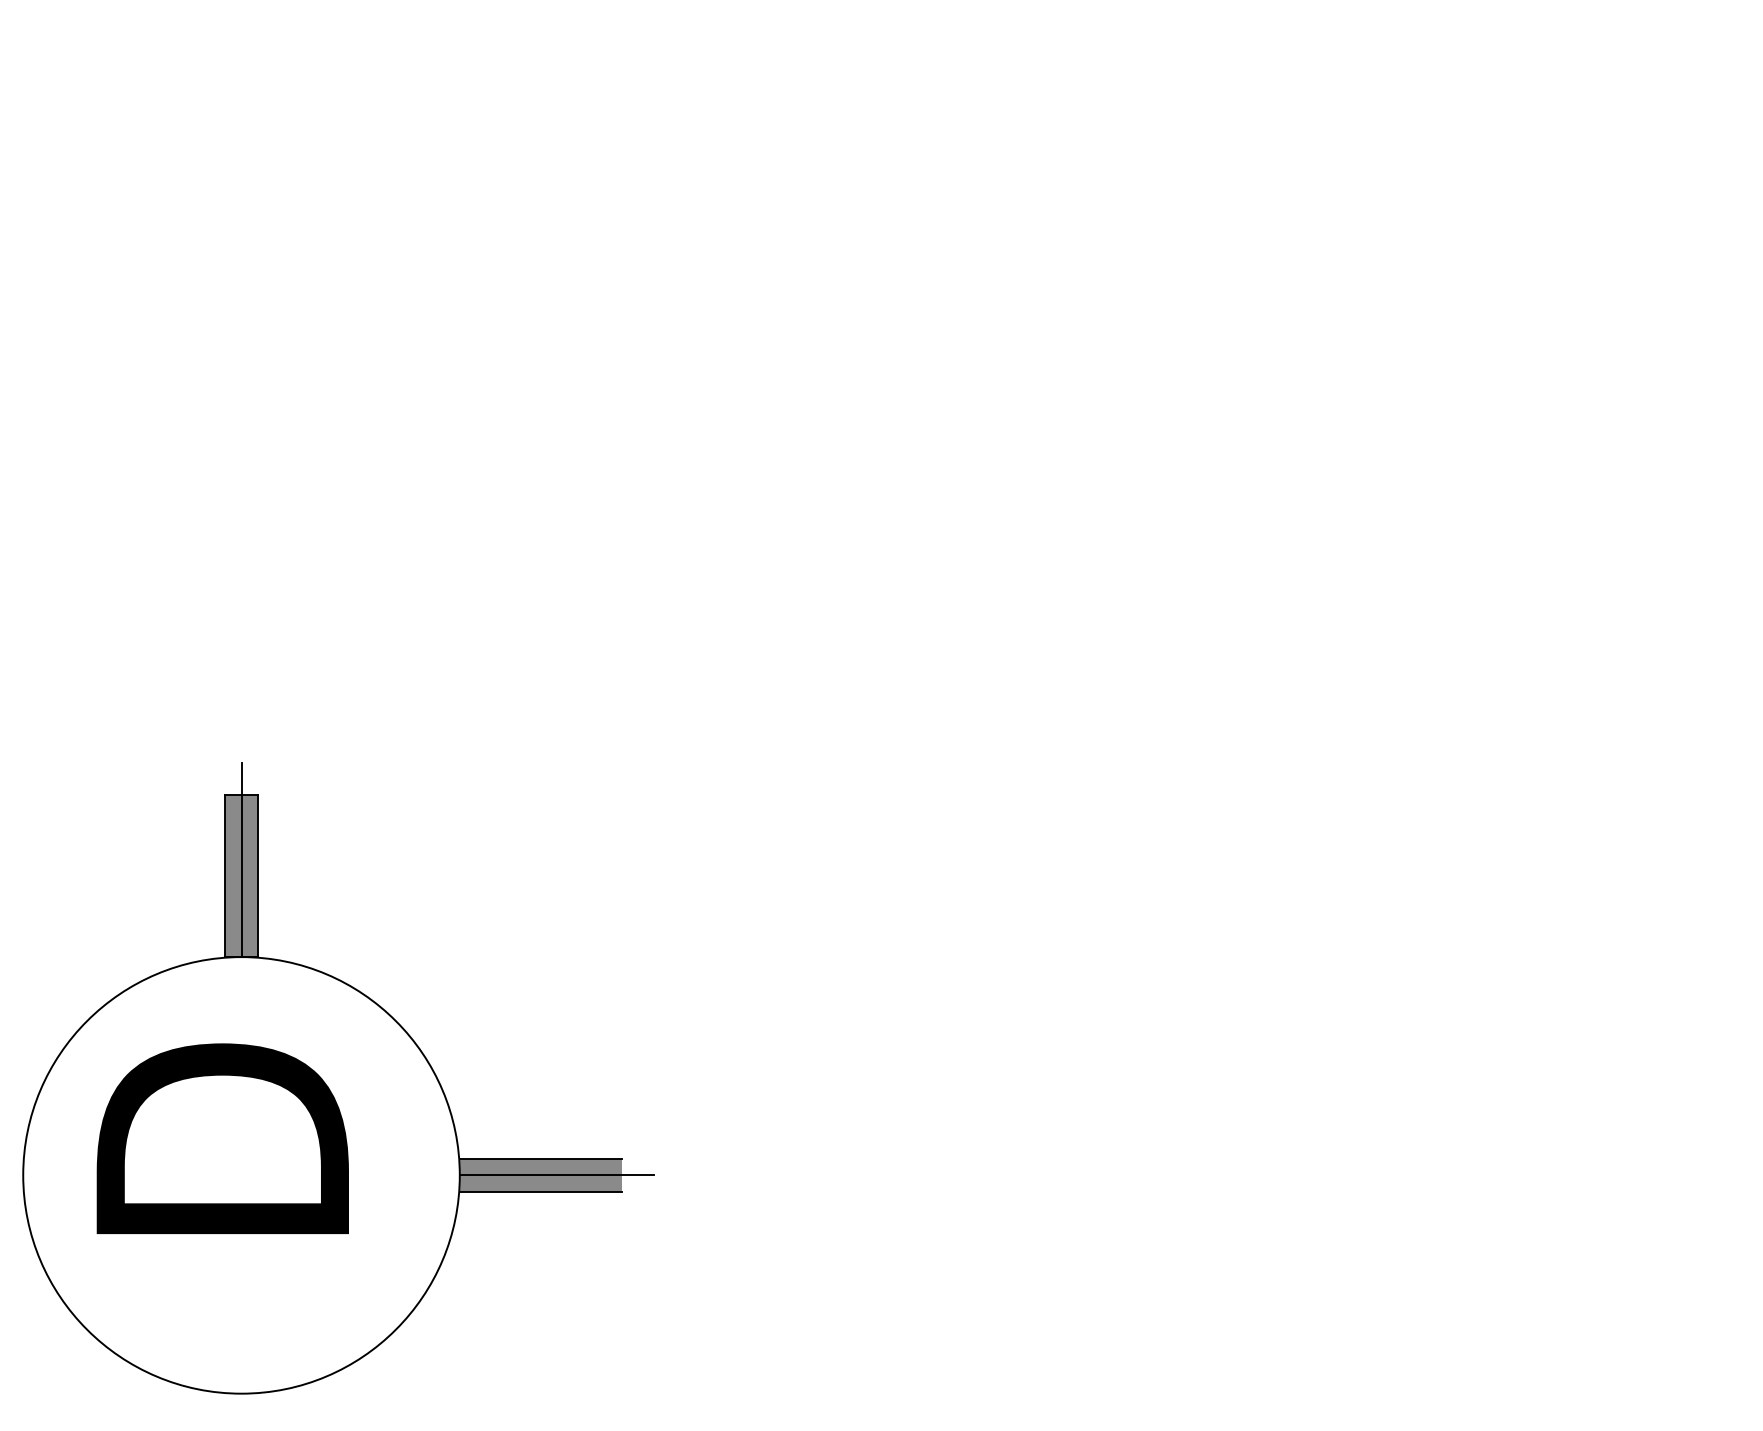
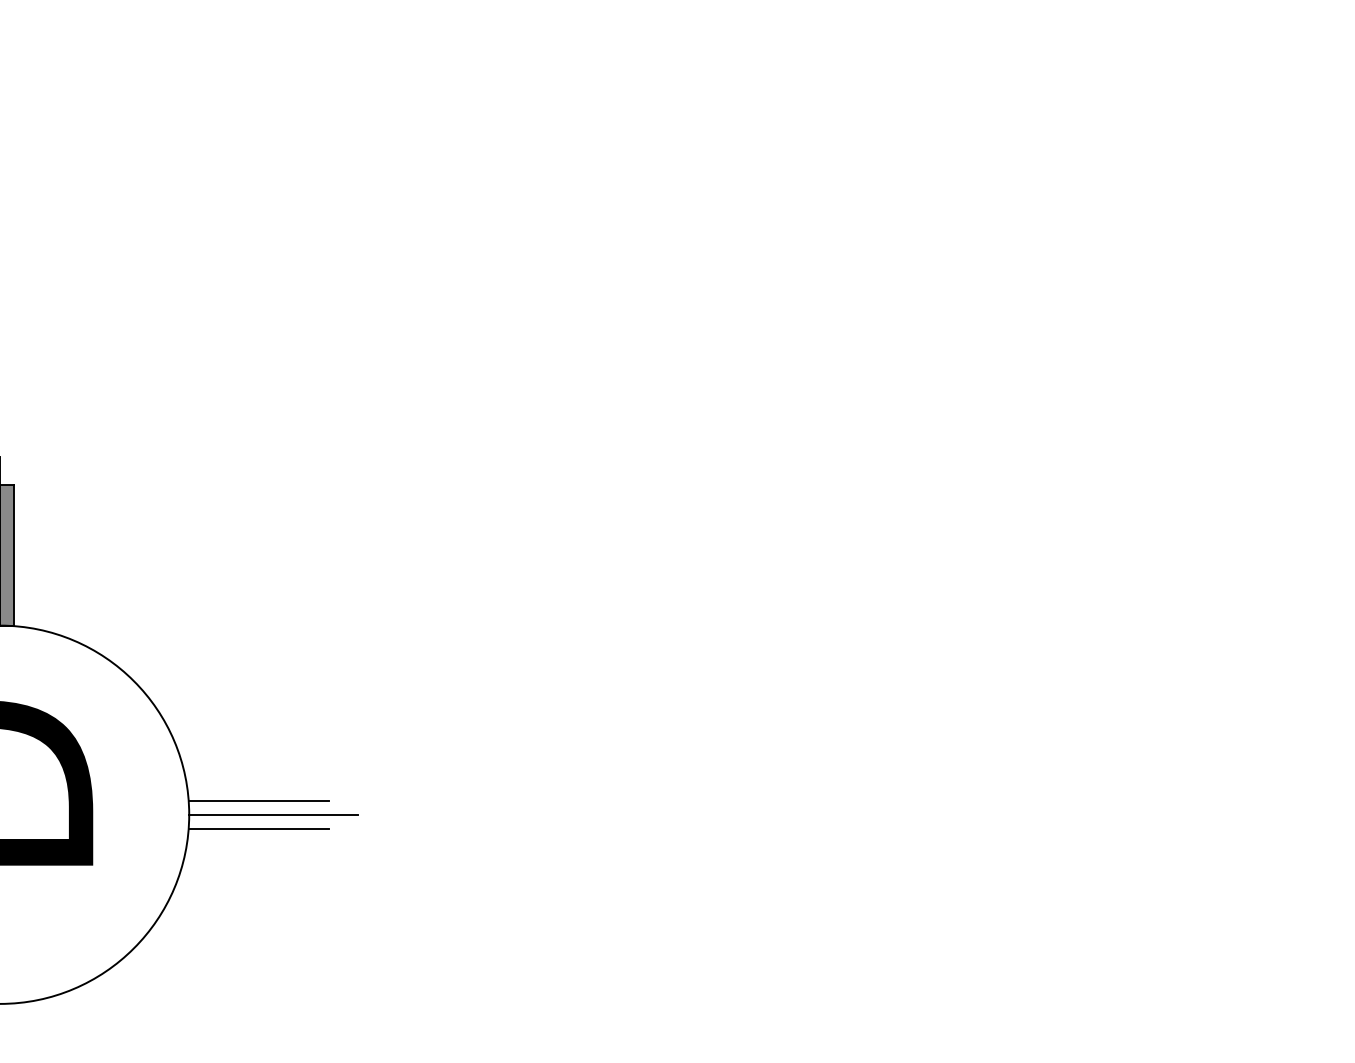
fill: (540, 1175) -> (259, 814), removed

